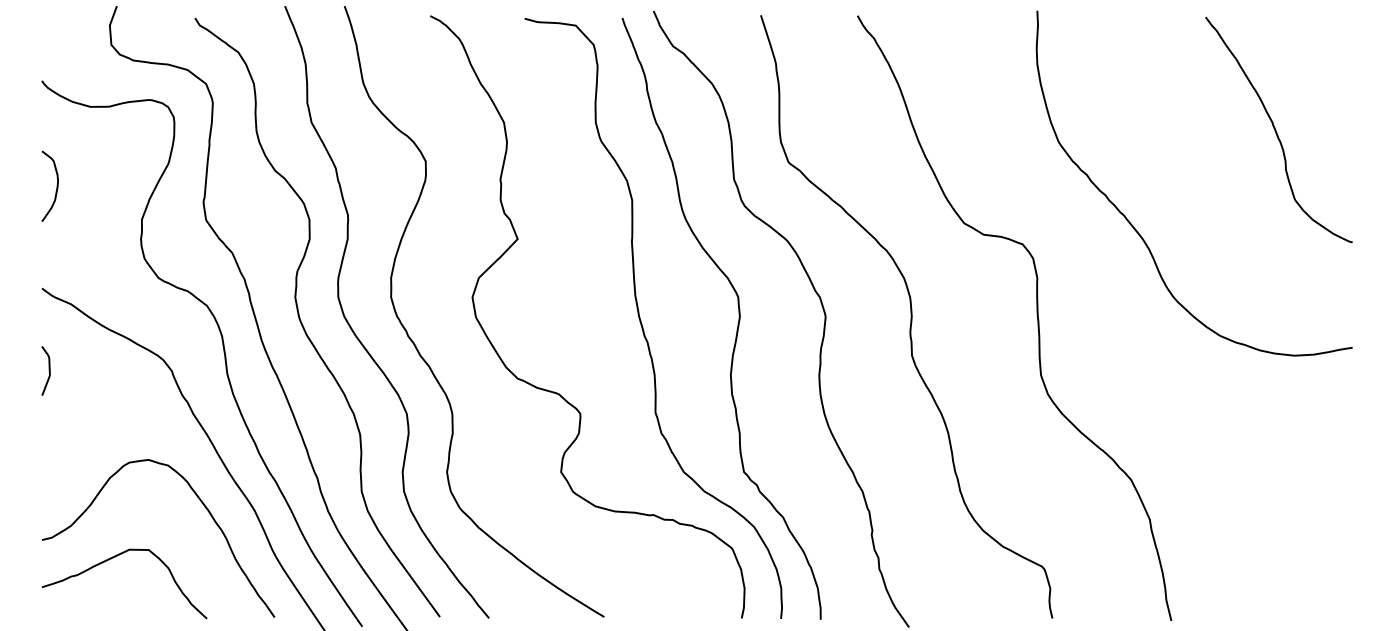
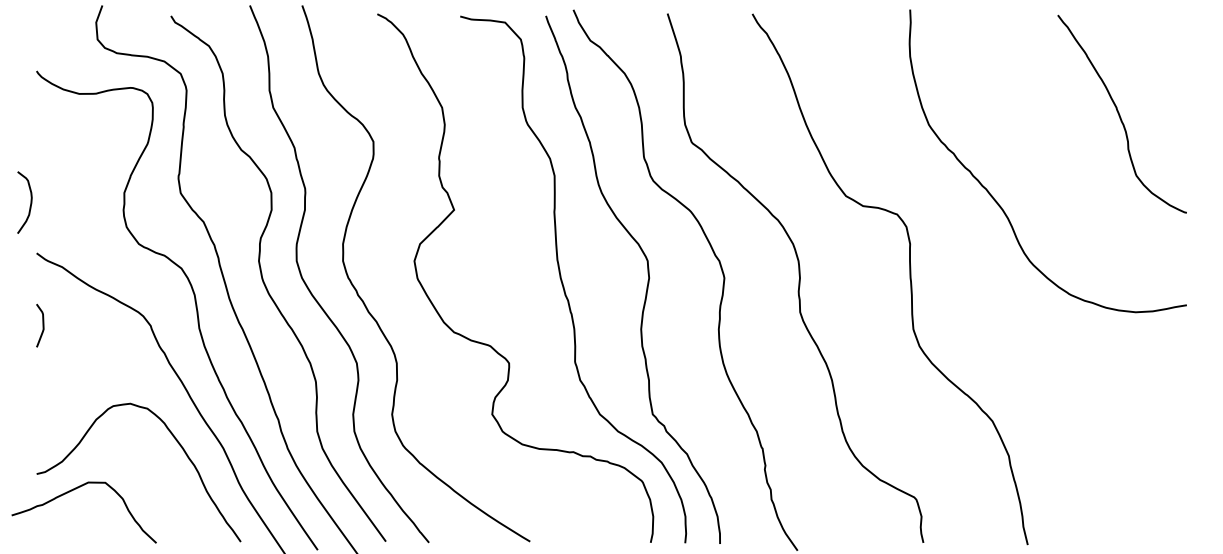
curve: (56, 186) -> (30, 202), moved
curve: (113, 558) -> (74, 490), moved

